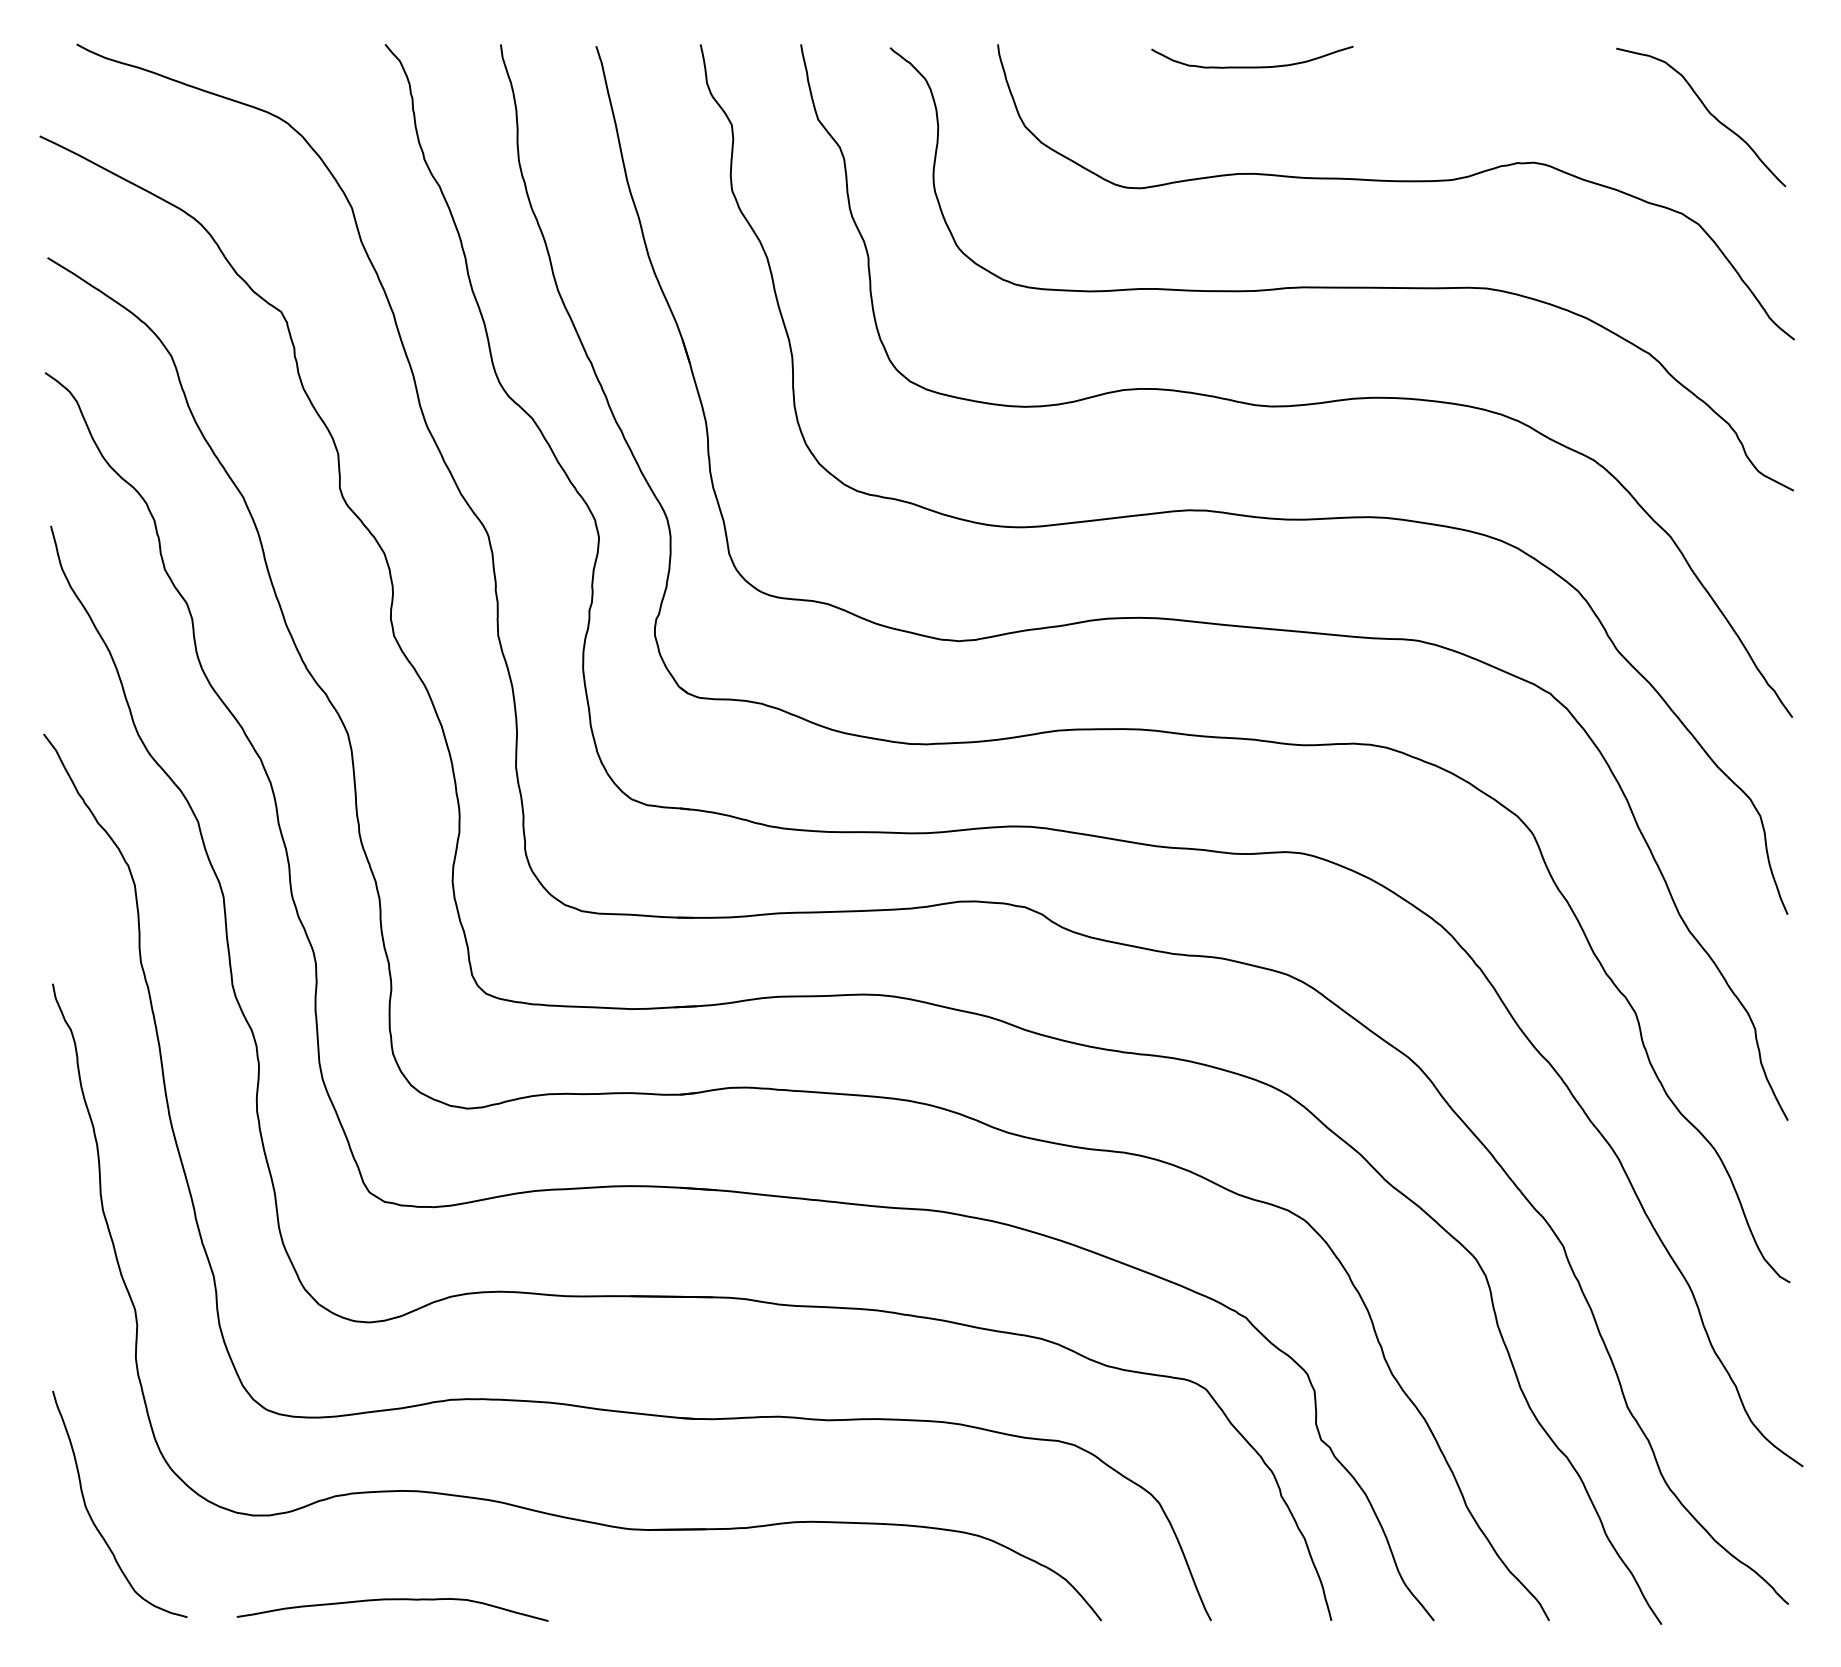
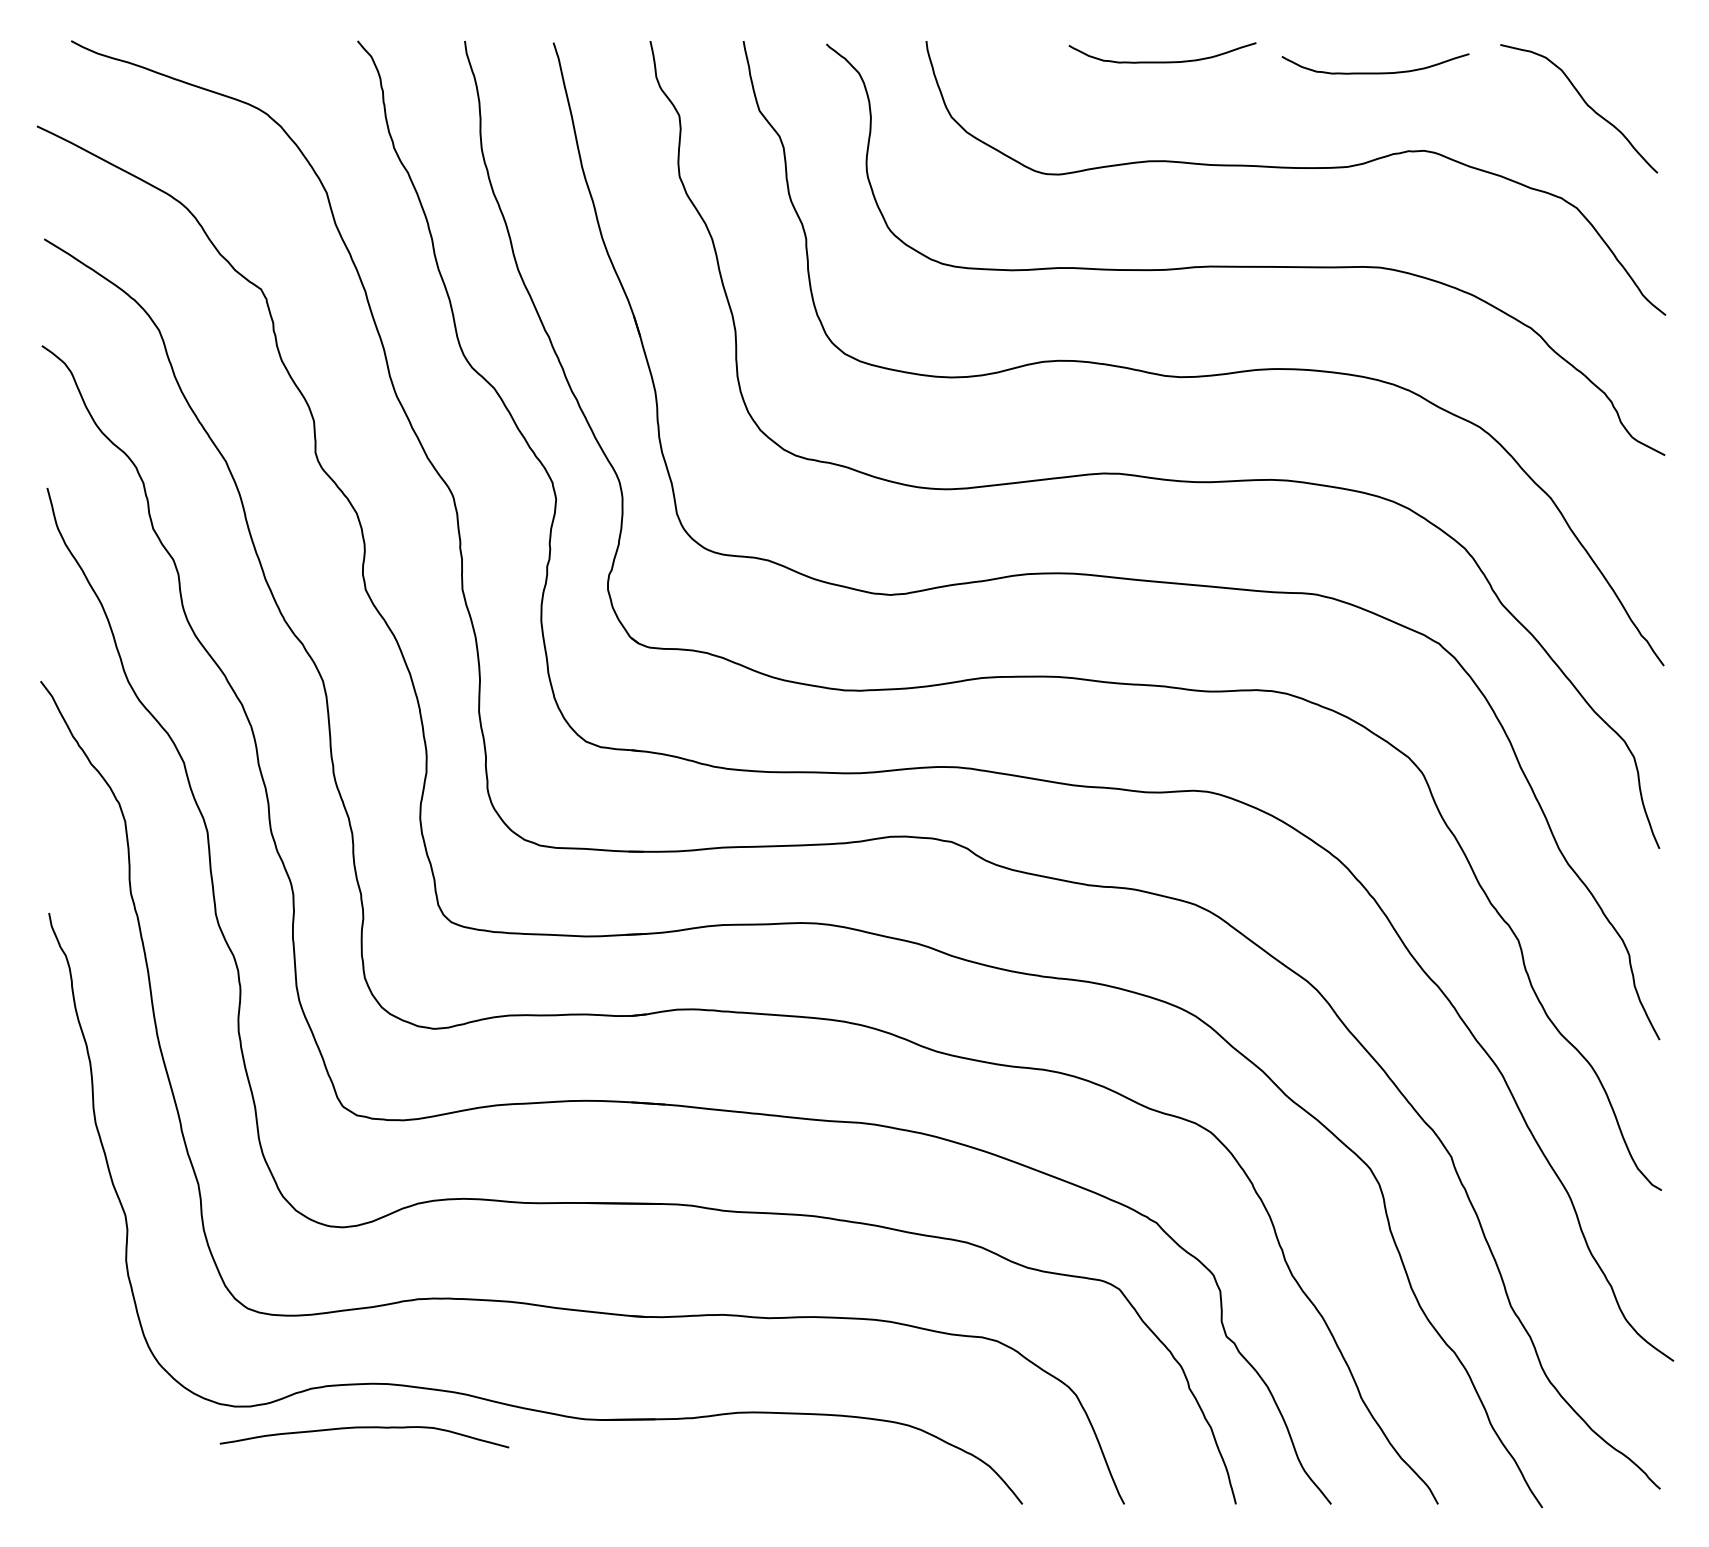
curve: (1481, 78) -> (1375, 72), added
curve: (92, 1517) -> (85, 1408), removed
curve: (392, 1600) -> (364, 1428), moved

